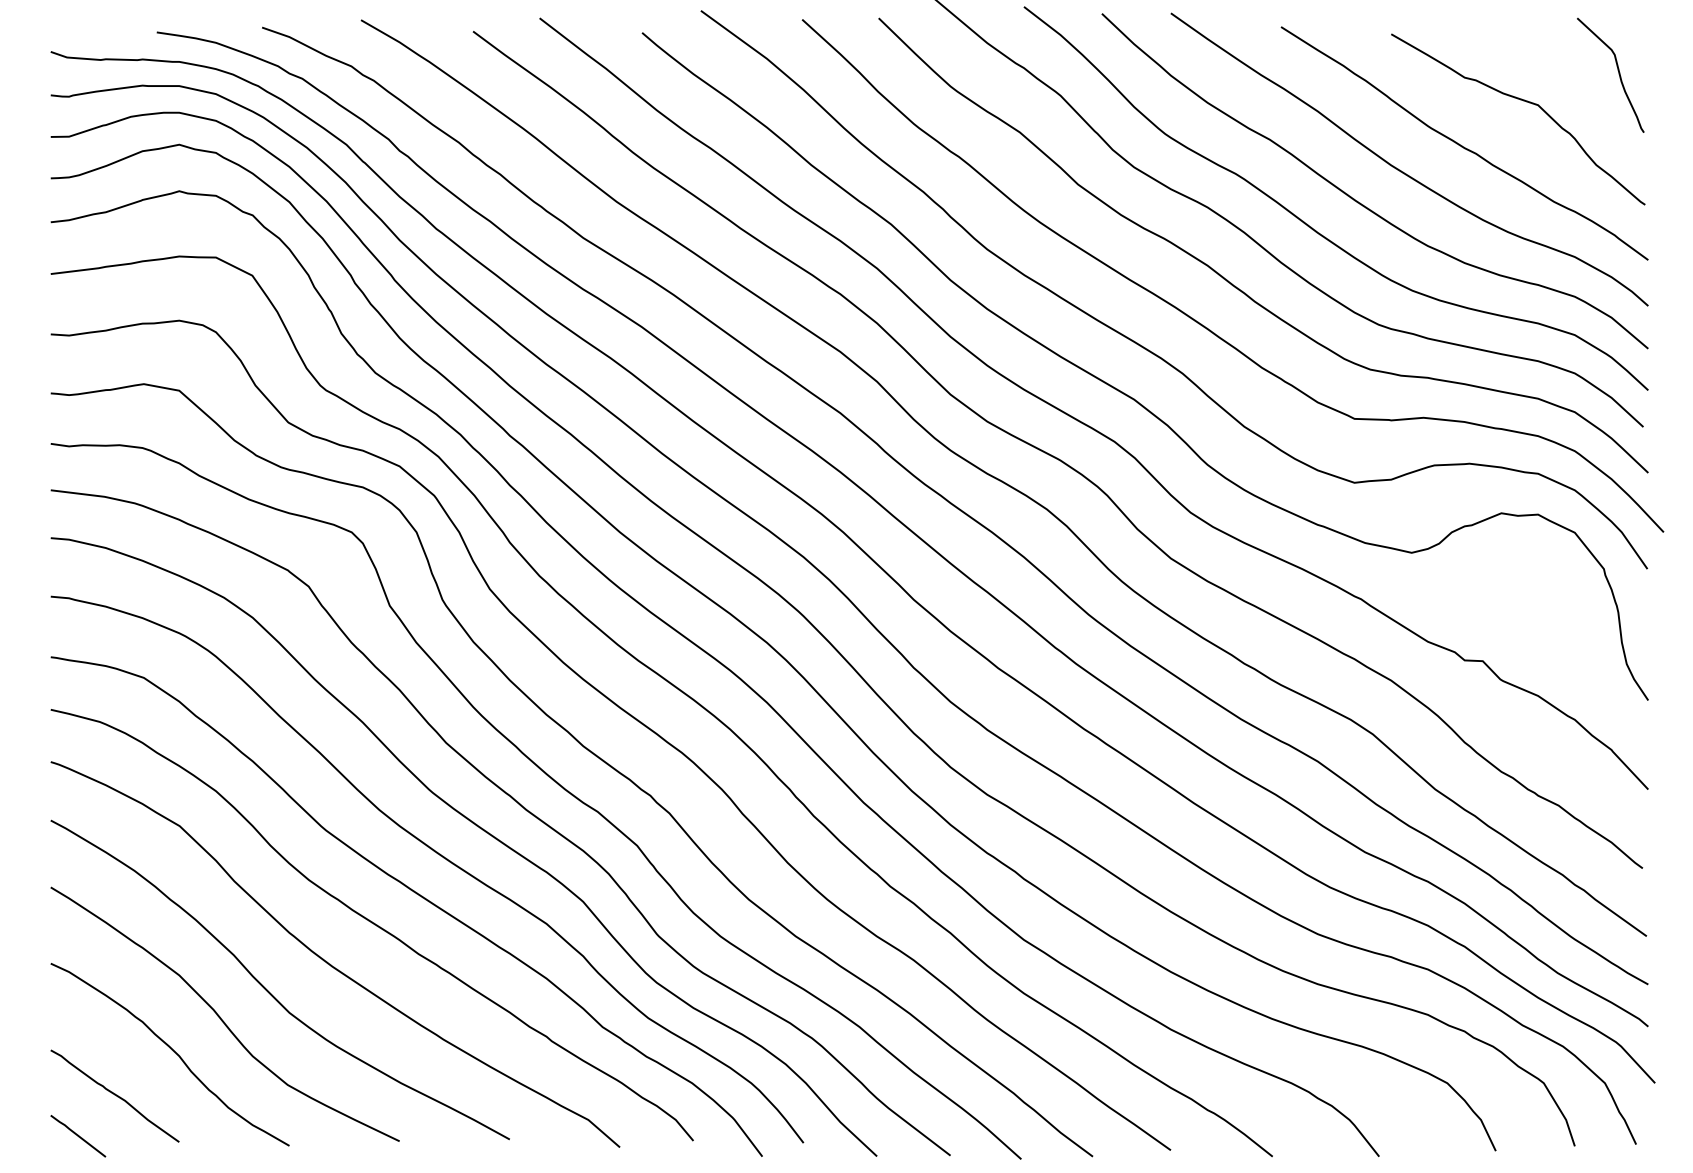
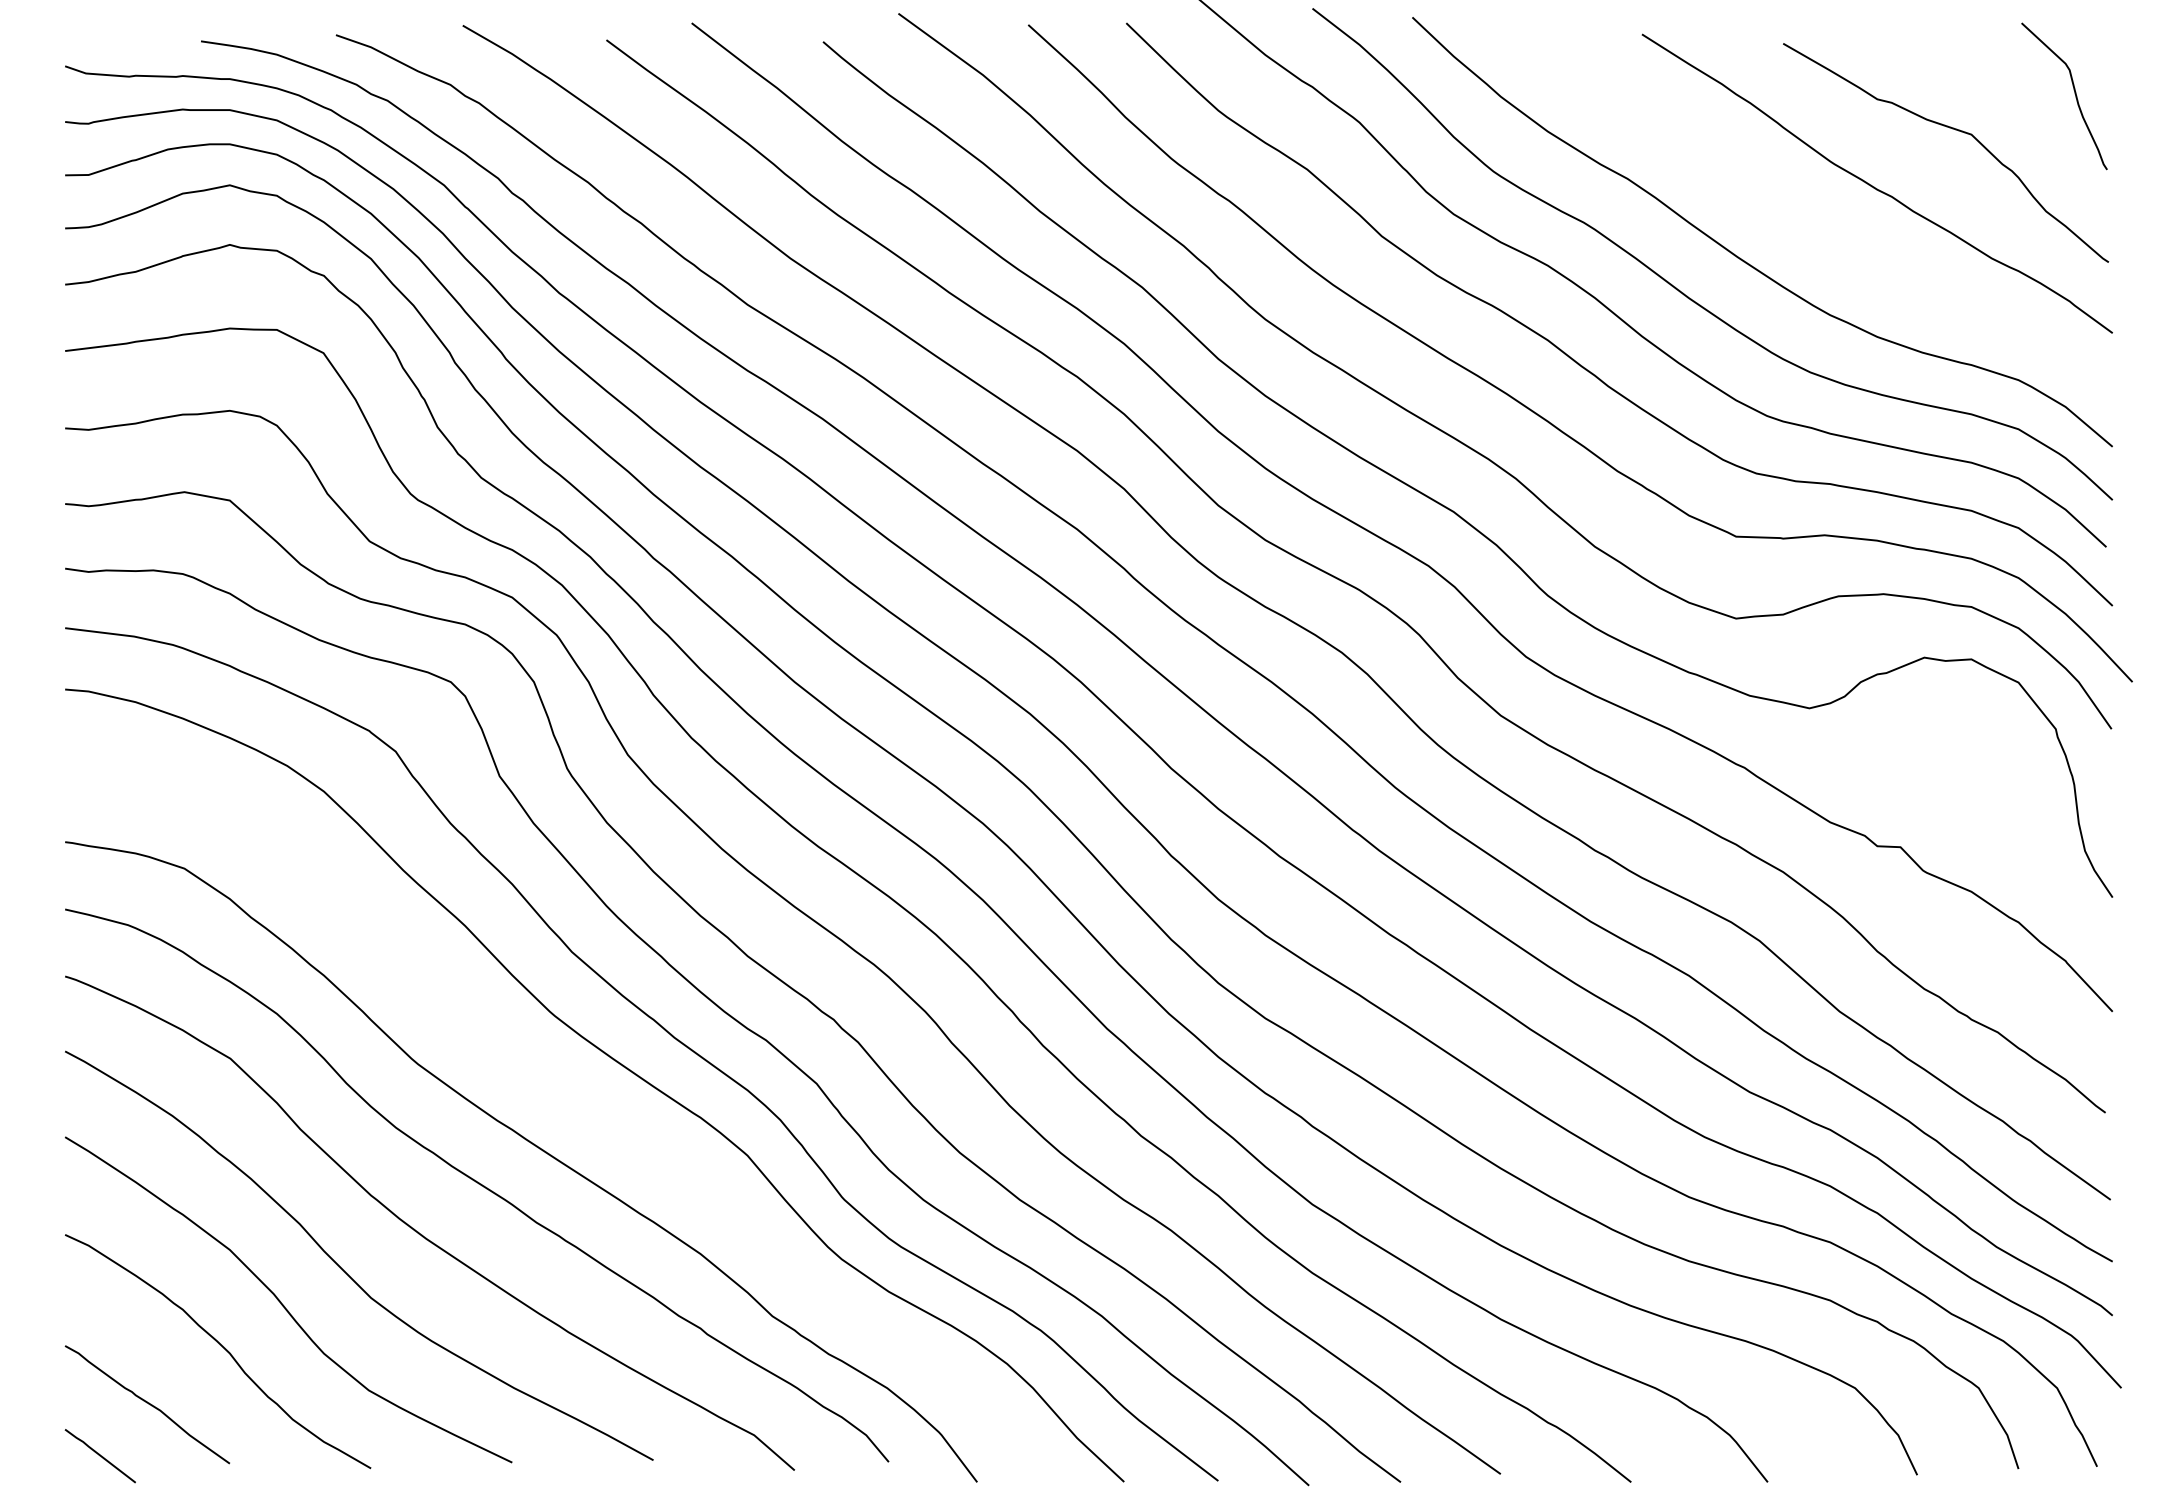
curve: (1403, 171) -> (1798, 219), removed
curve: (437, 854) -> (560, 1094), removed

